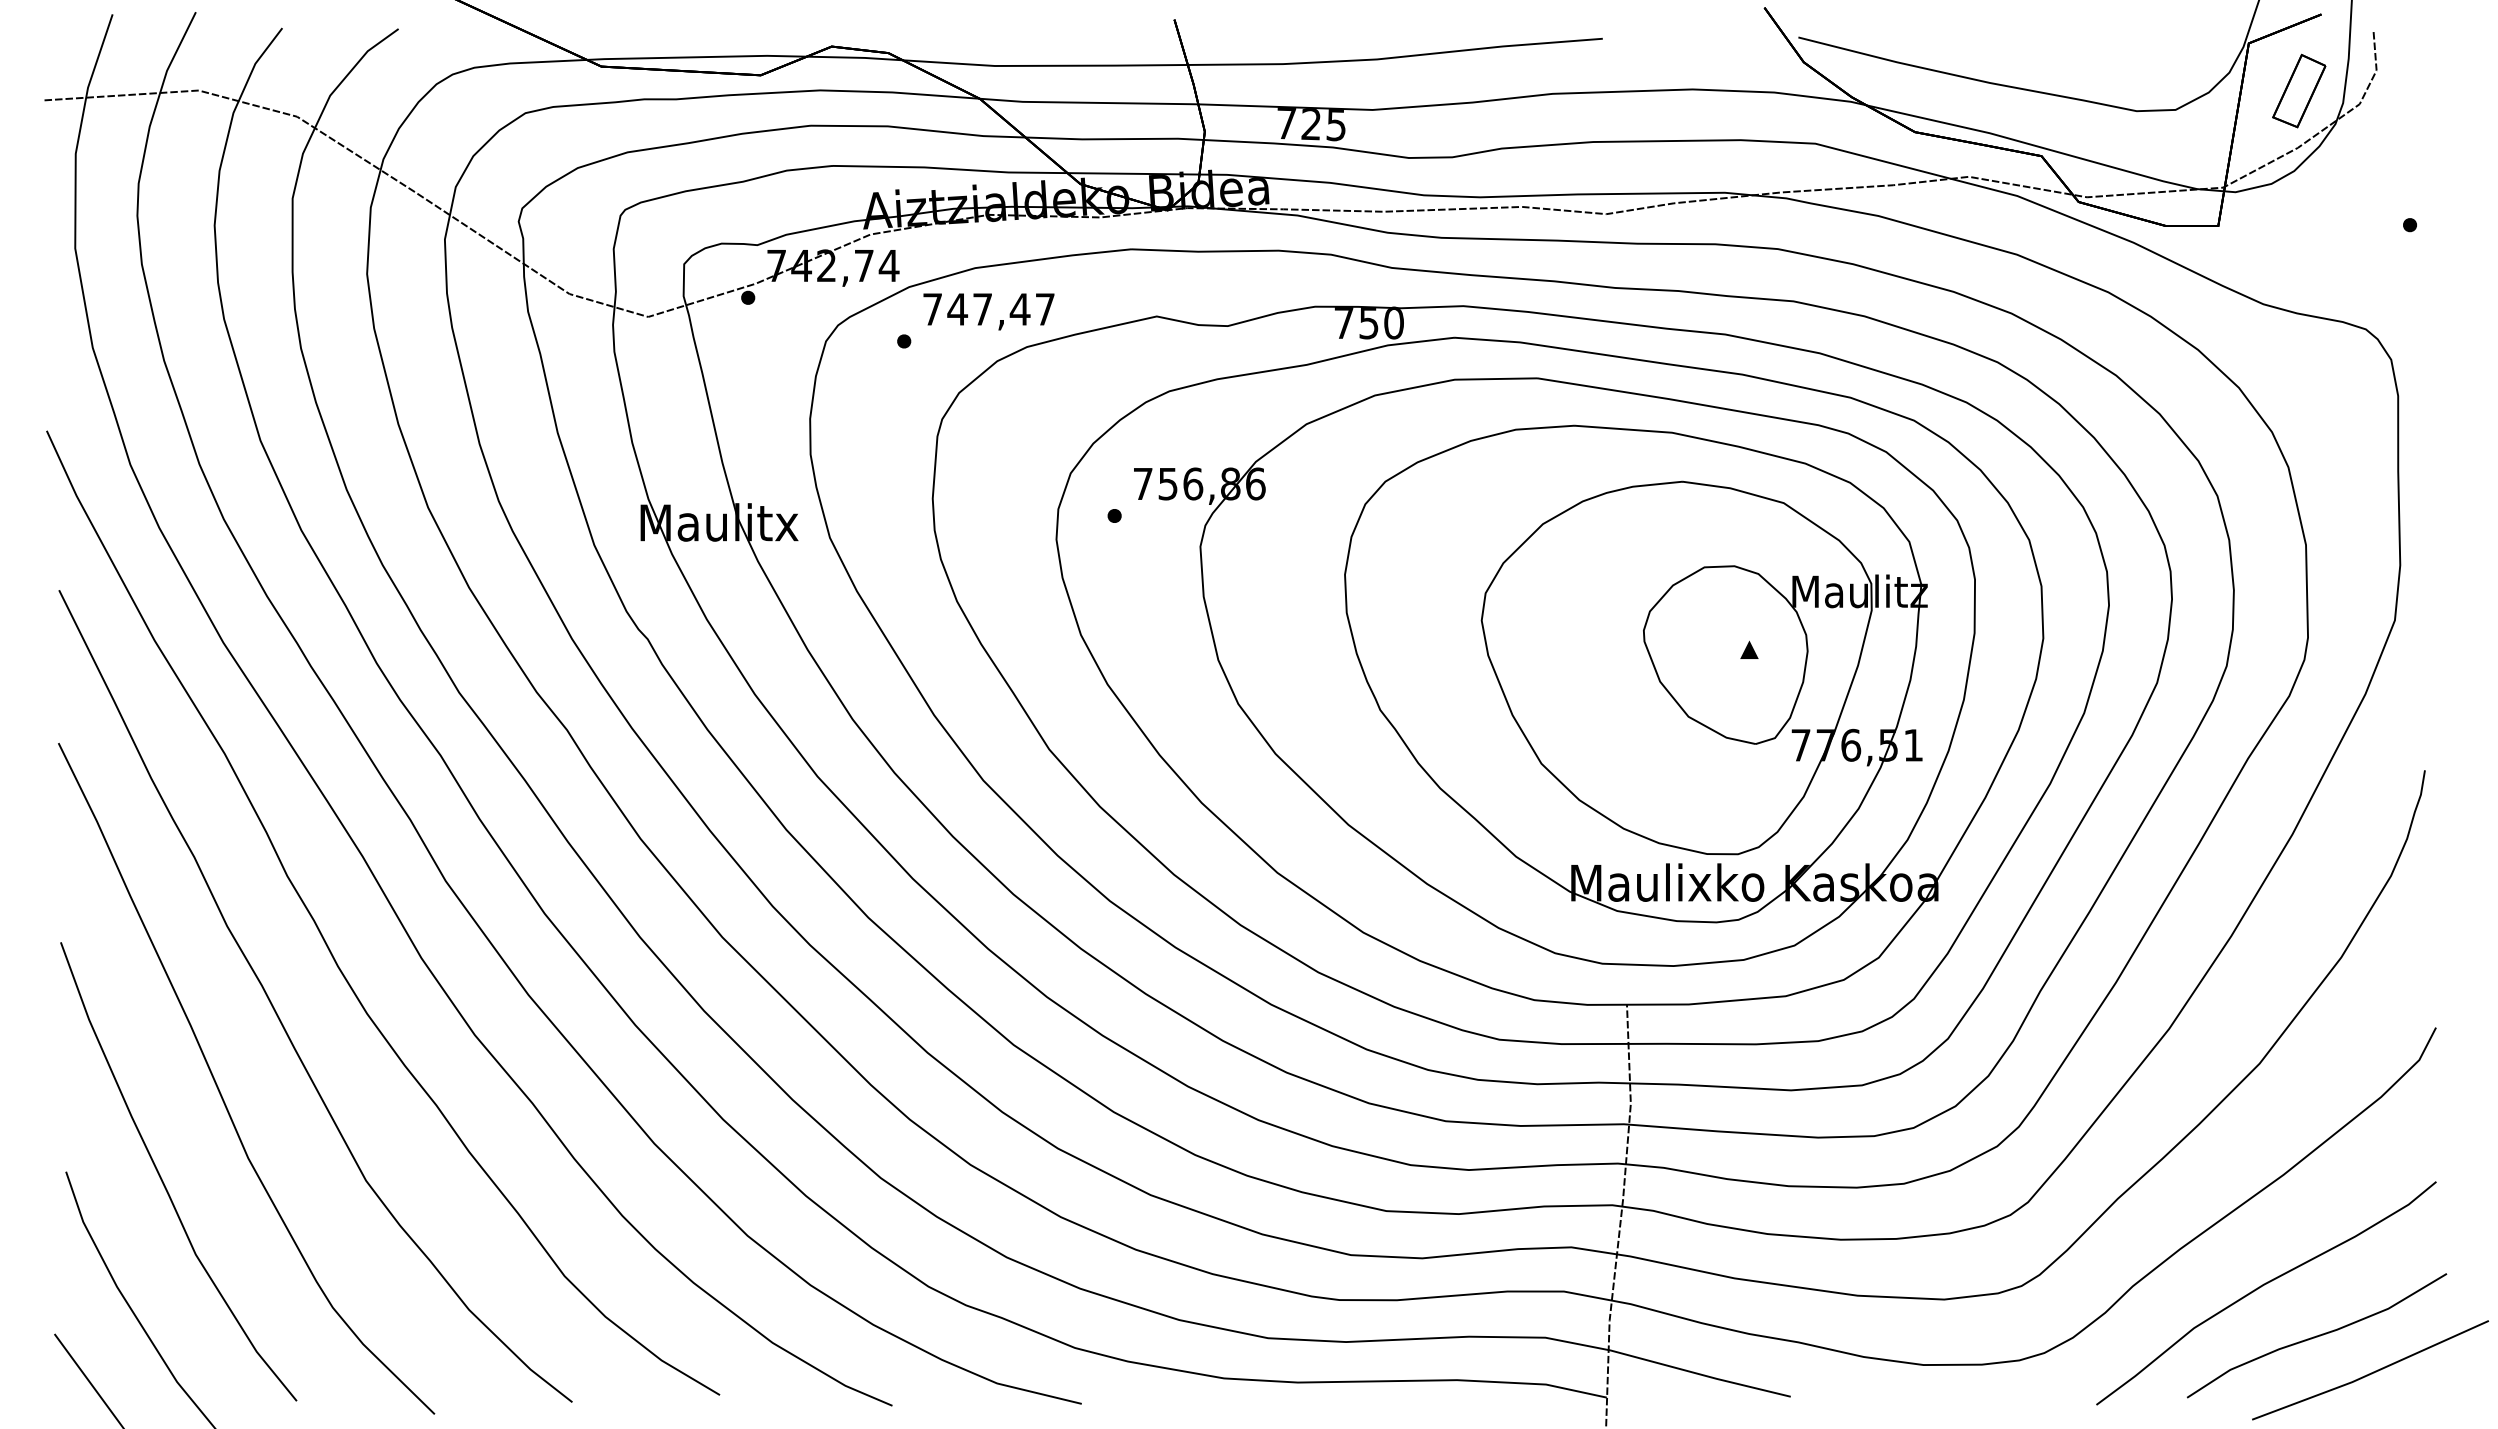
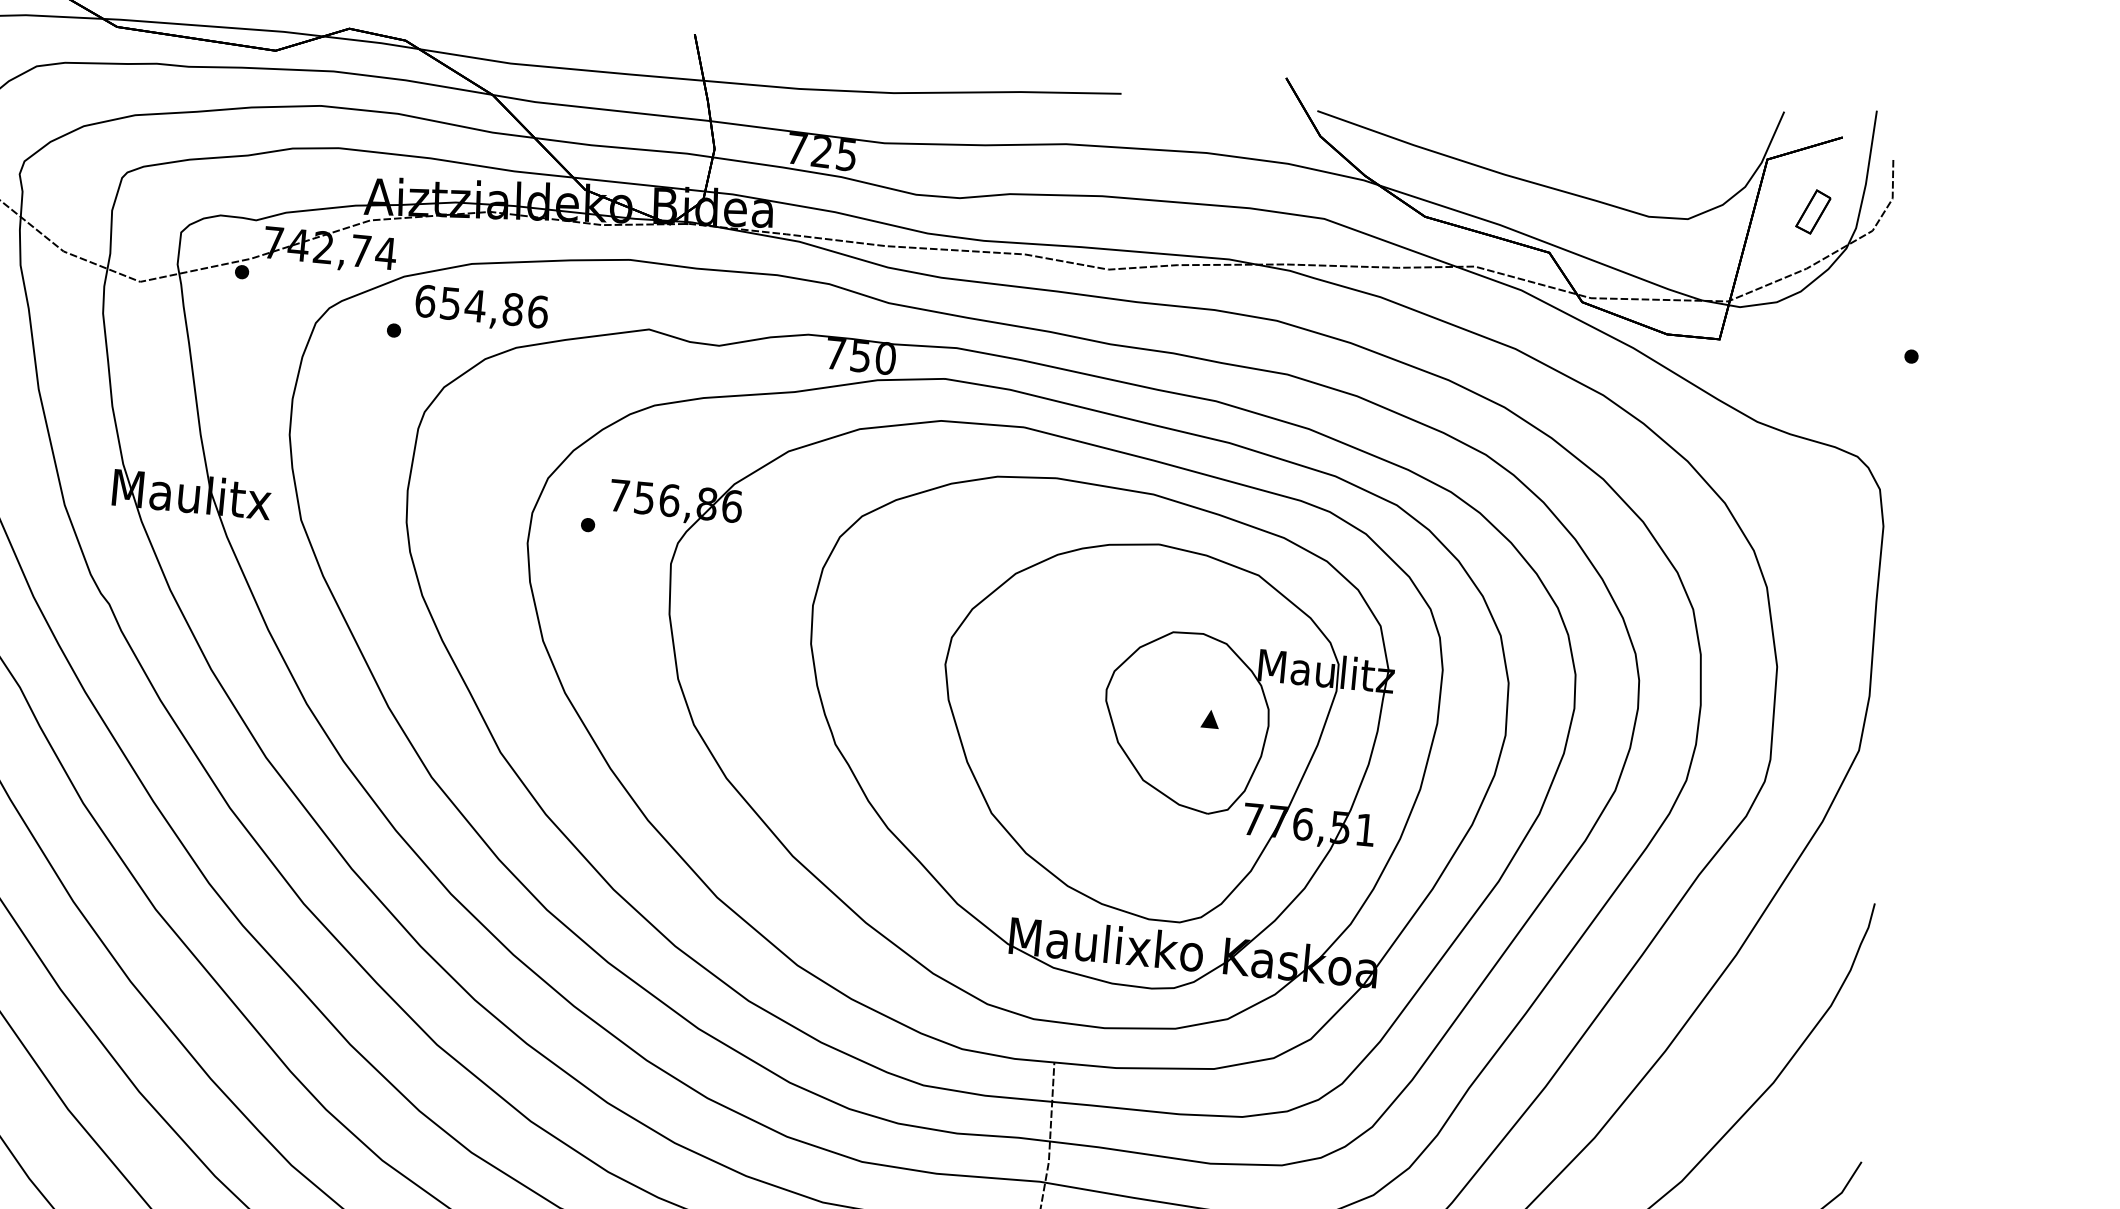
part: (2299, 90) -> (1813, 211), size x0.6
text: (989, 309) -> (482, 306), 747,47 -> 654,86

